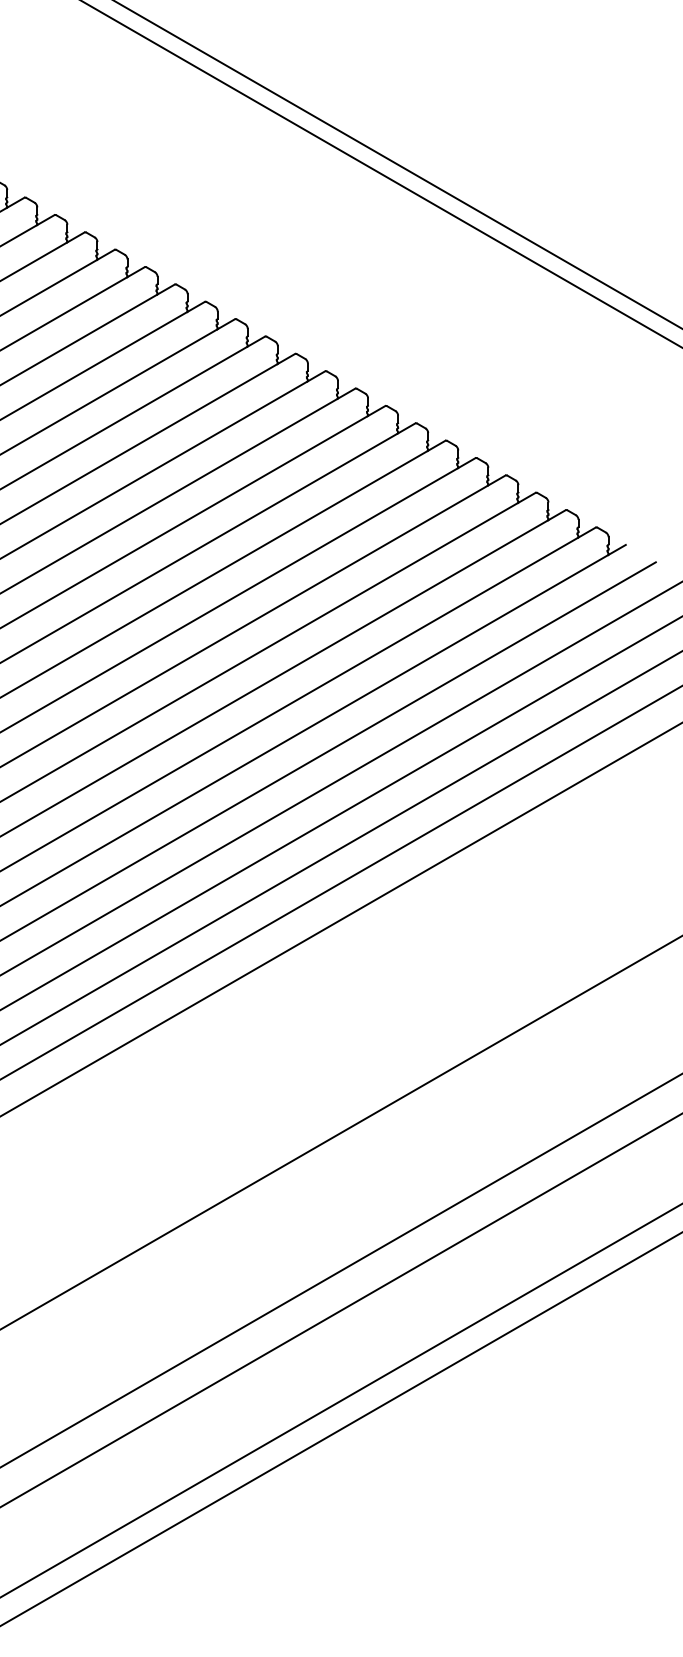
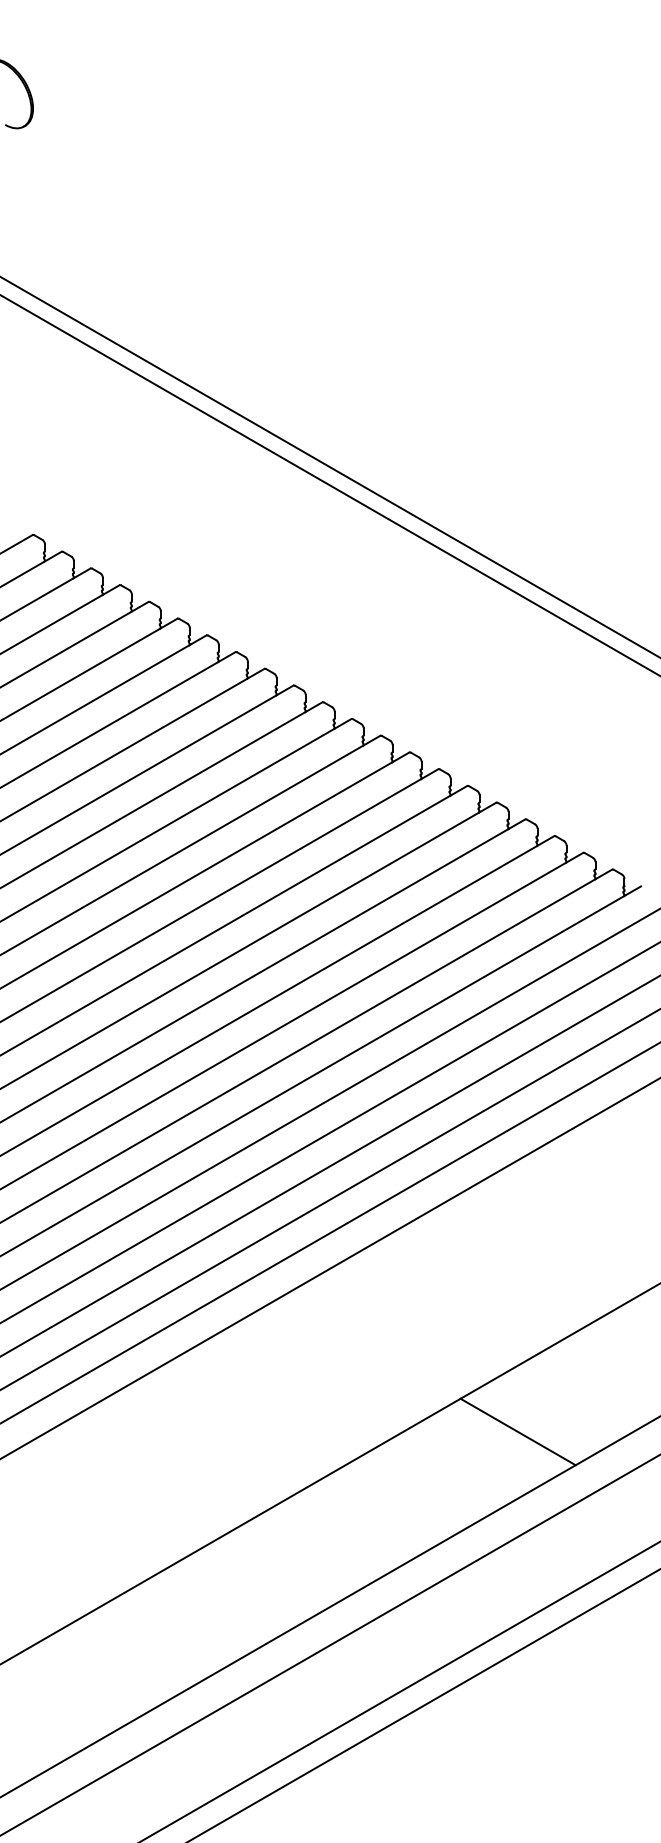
line: (497, 1110) -> (517, 1431), added

